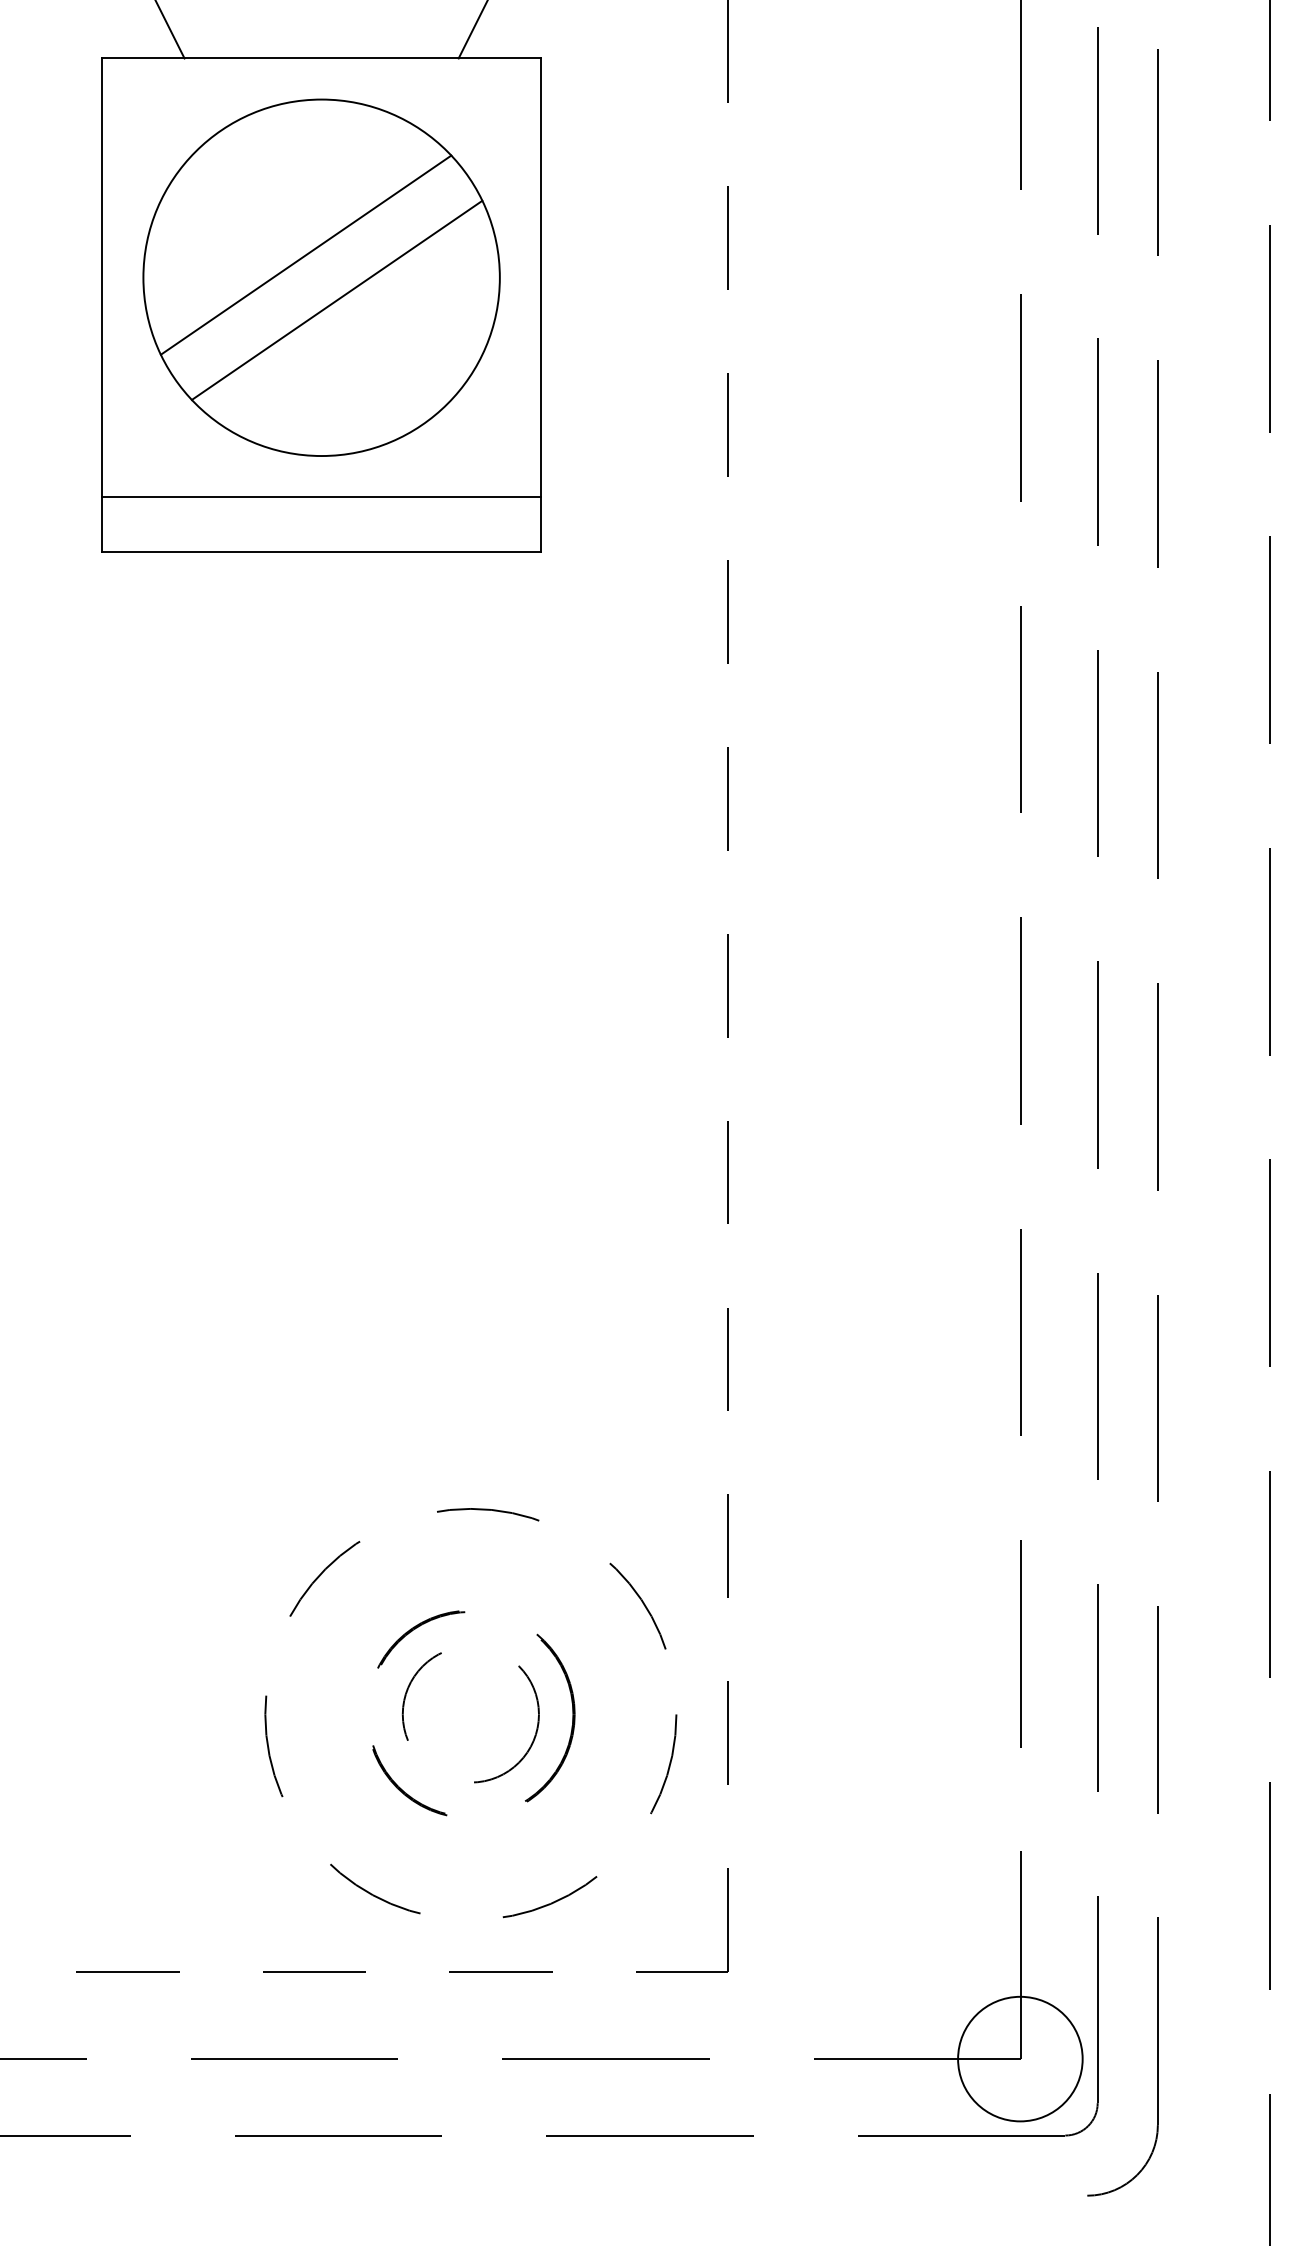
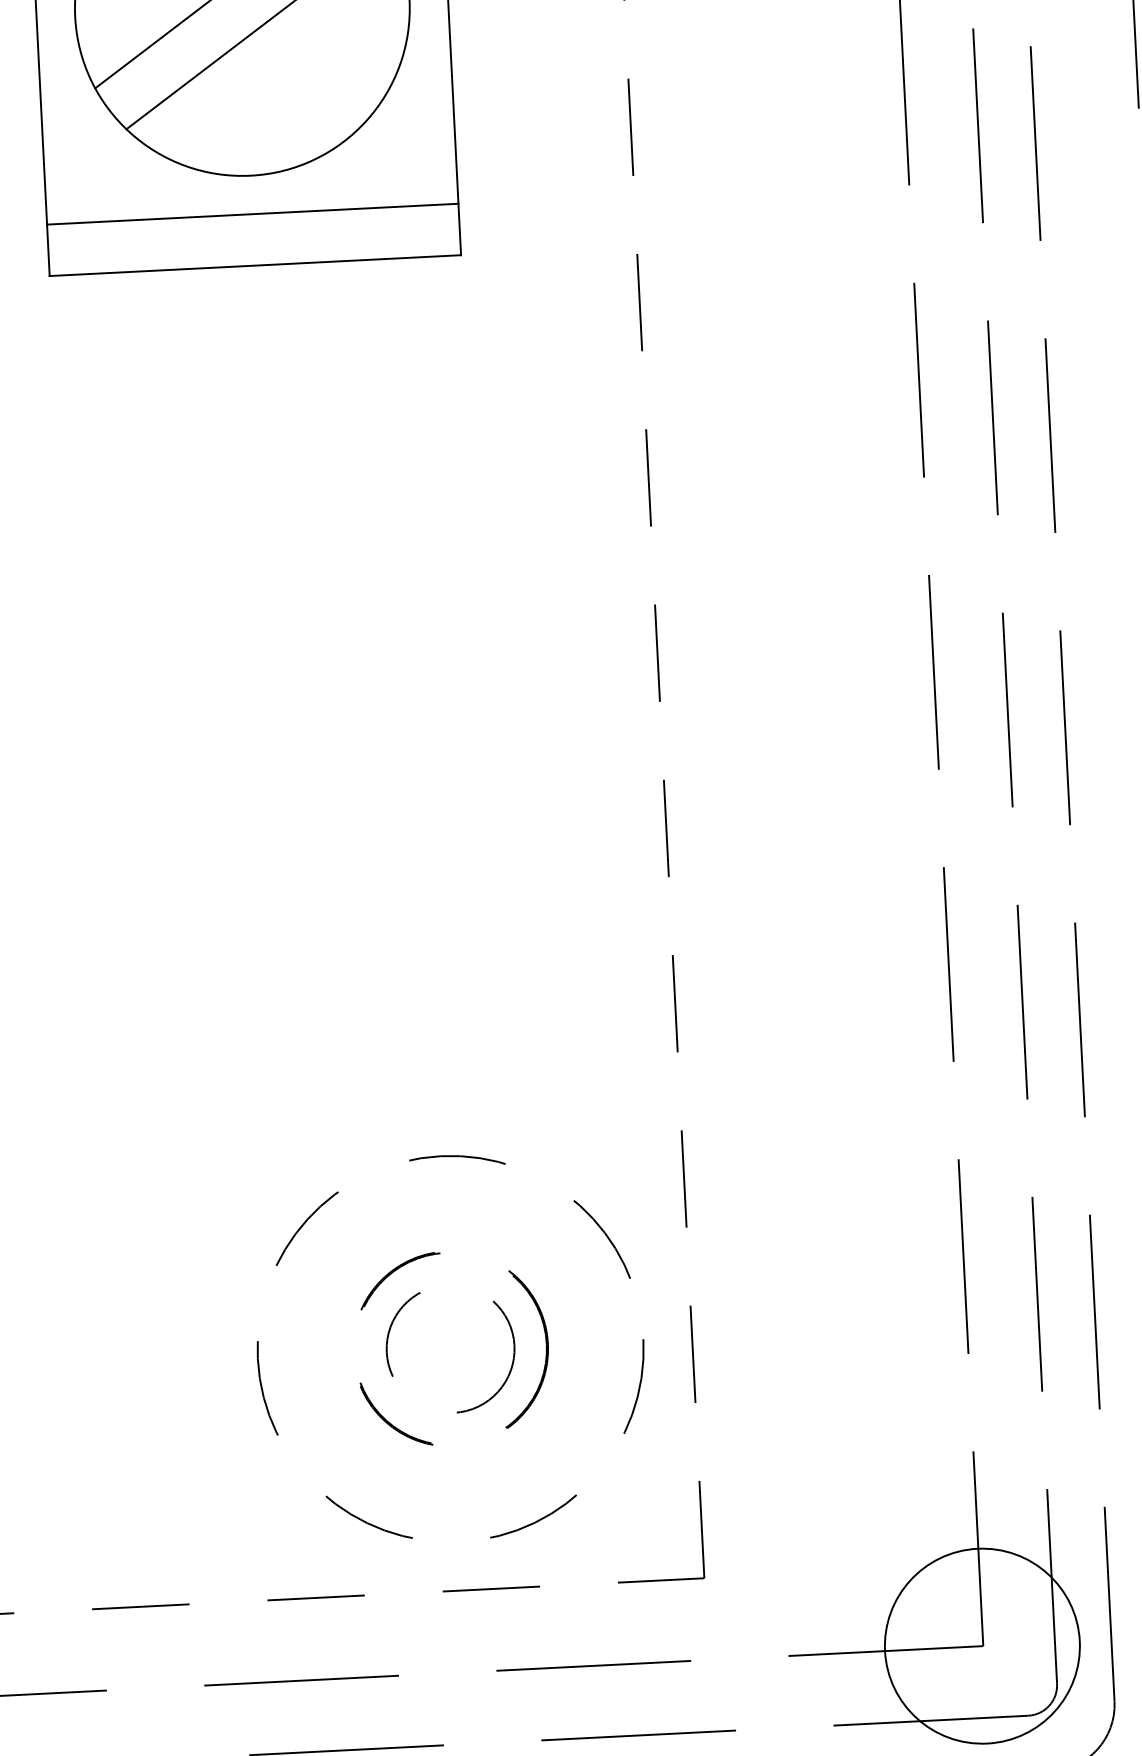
circle: (1020, 2058) -> (982, 1645), size x1.67

